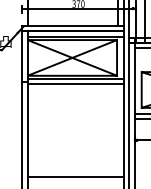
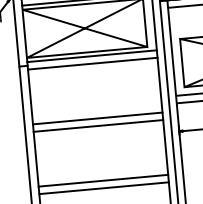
line: (75, 125) -> (97, 119), added
line: (75, 130) -> (98, 125), added
line: (75, 171) -> (103, 181), added

